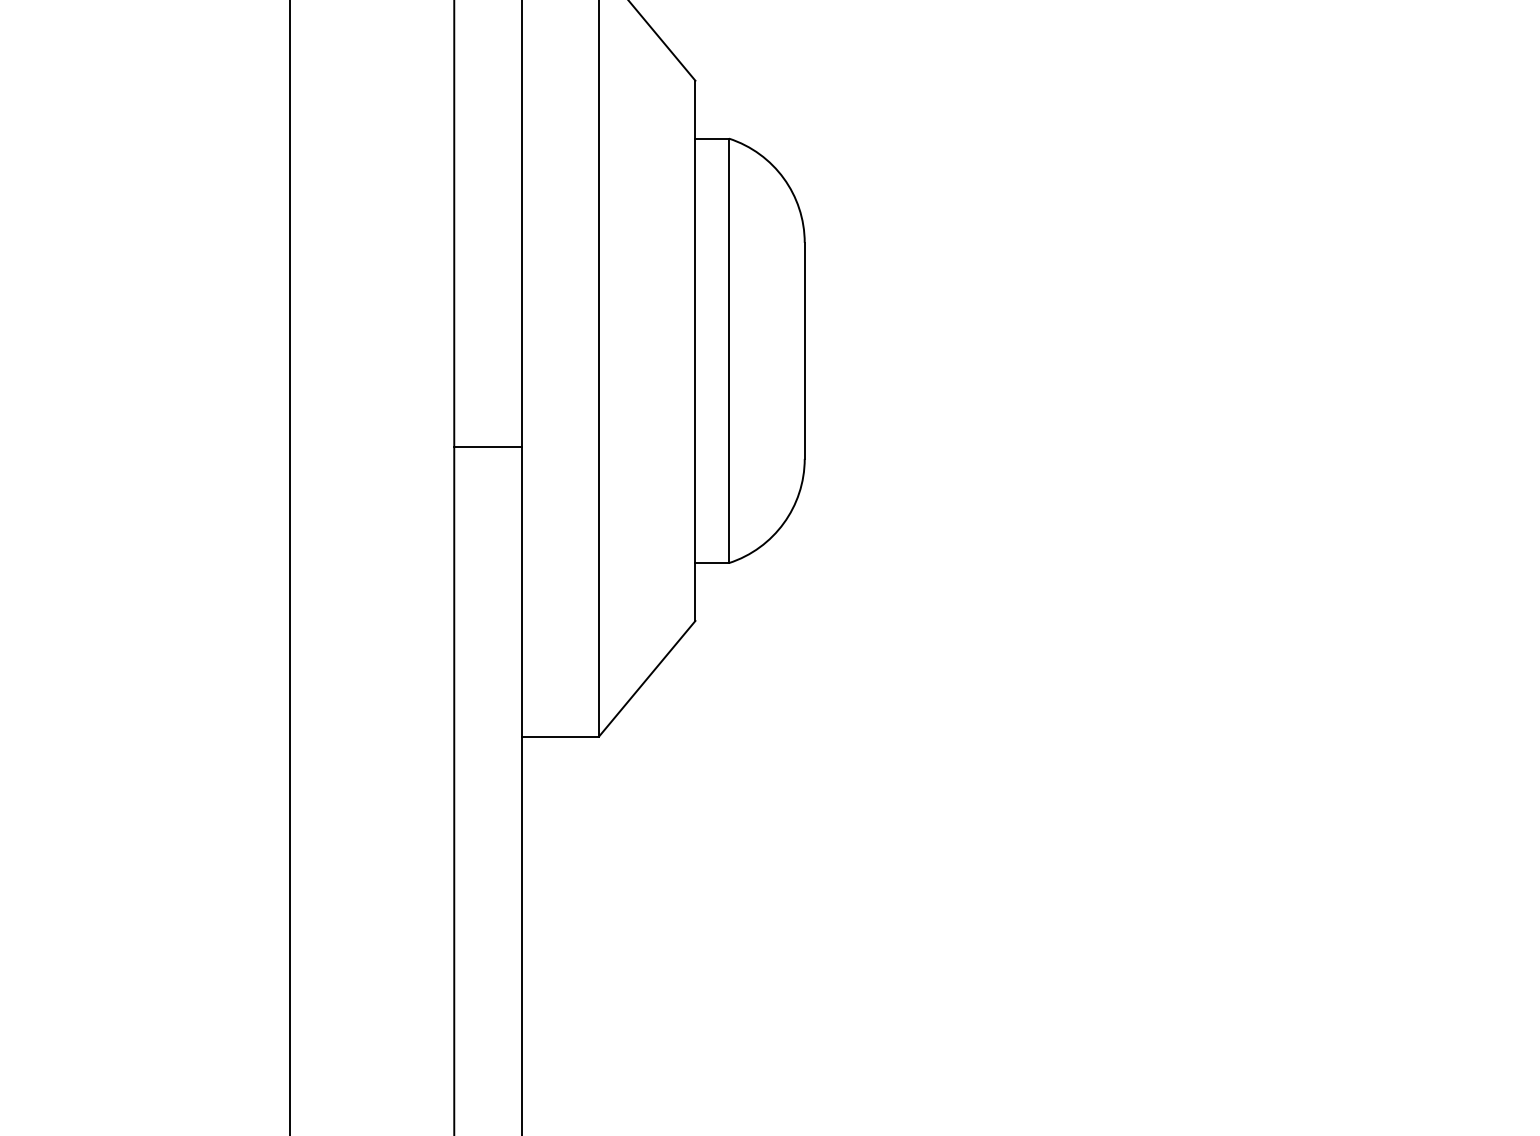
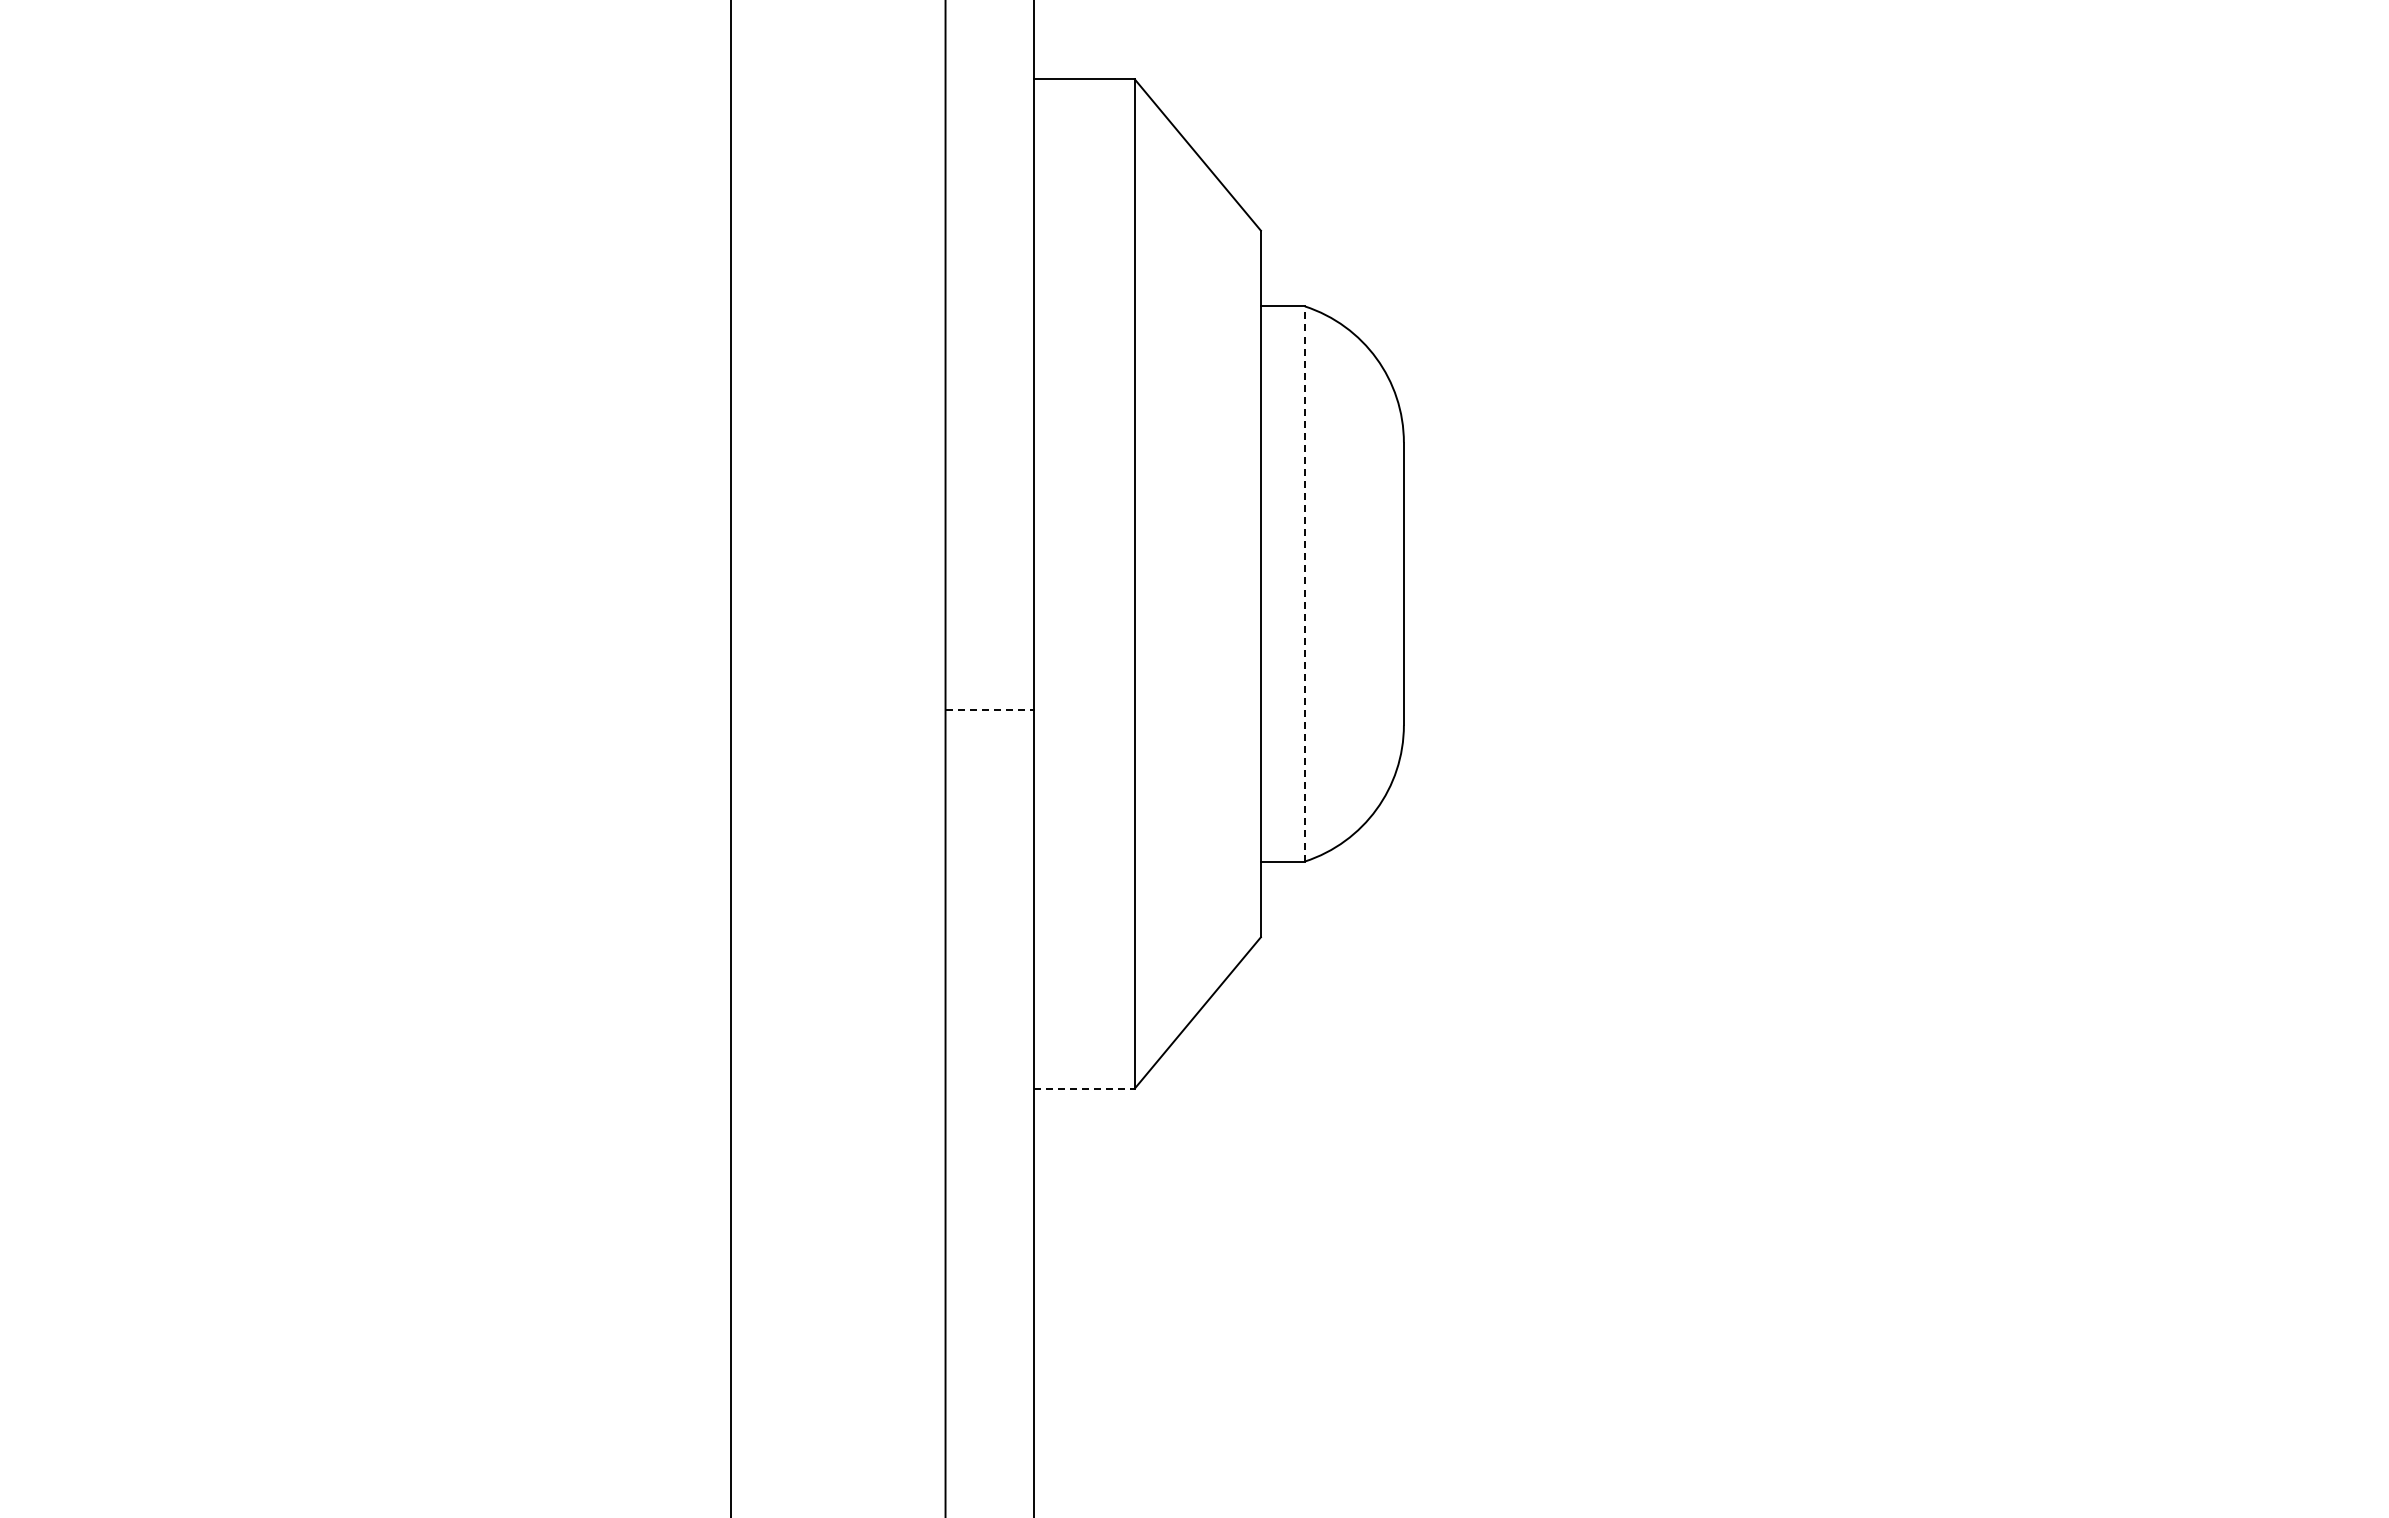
line: (728, 350) -> (1304, 583), solid -> dashed
line: (488, 447) -> (990, 710), solid -> dashed
line: (560, 736) -> (1084, 1088), solid -> dashed

